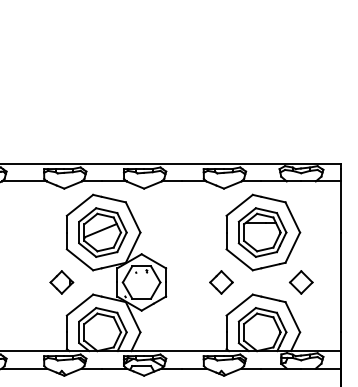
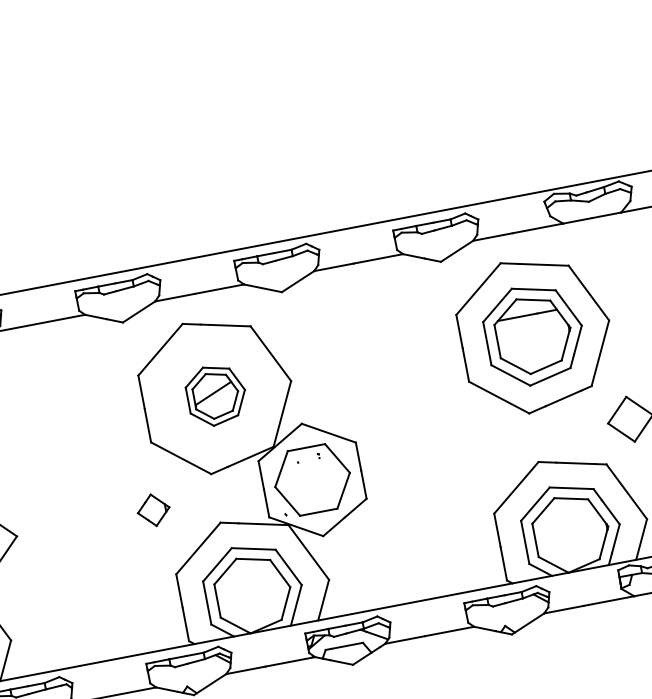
part: (102, 232) -> (215, 395), size x0.6
part: (61, 282) -> (152, 510), size x0.7
part: (221, 282) -> (471, 449), removed

